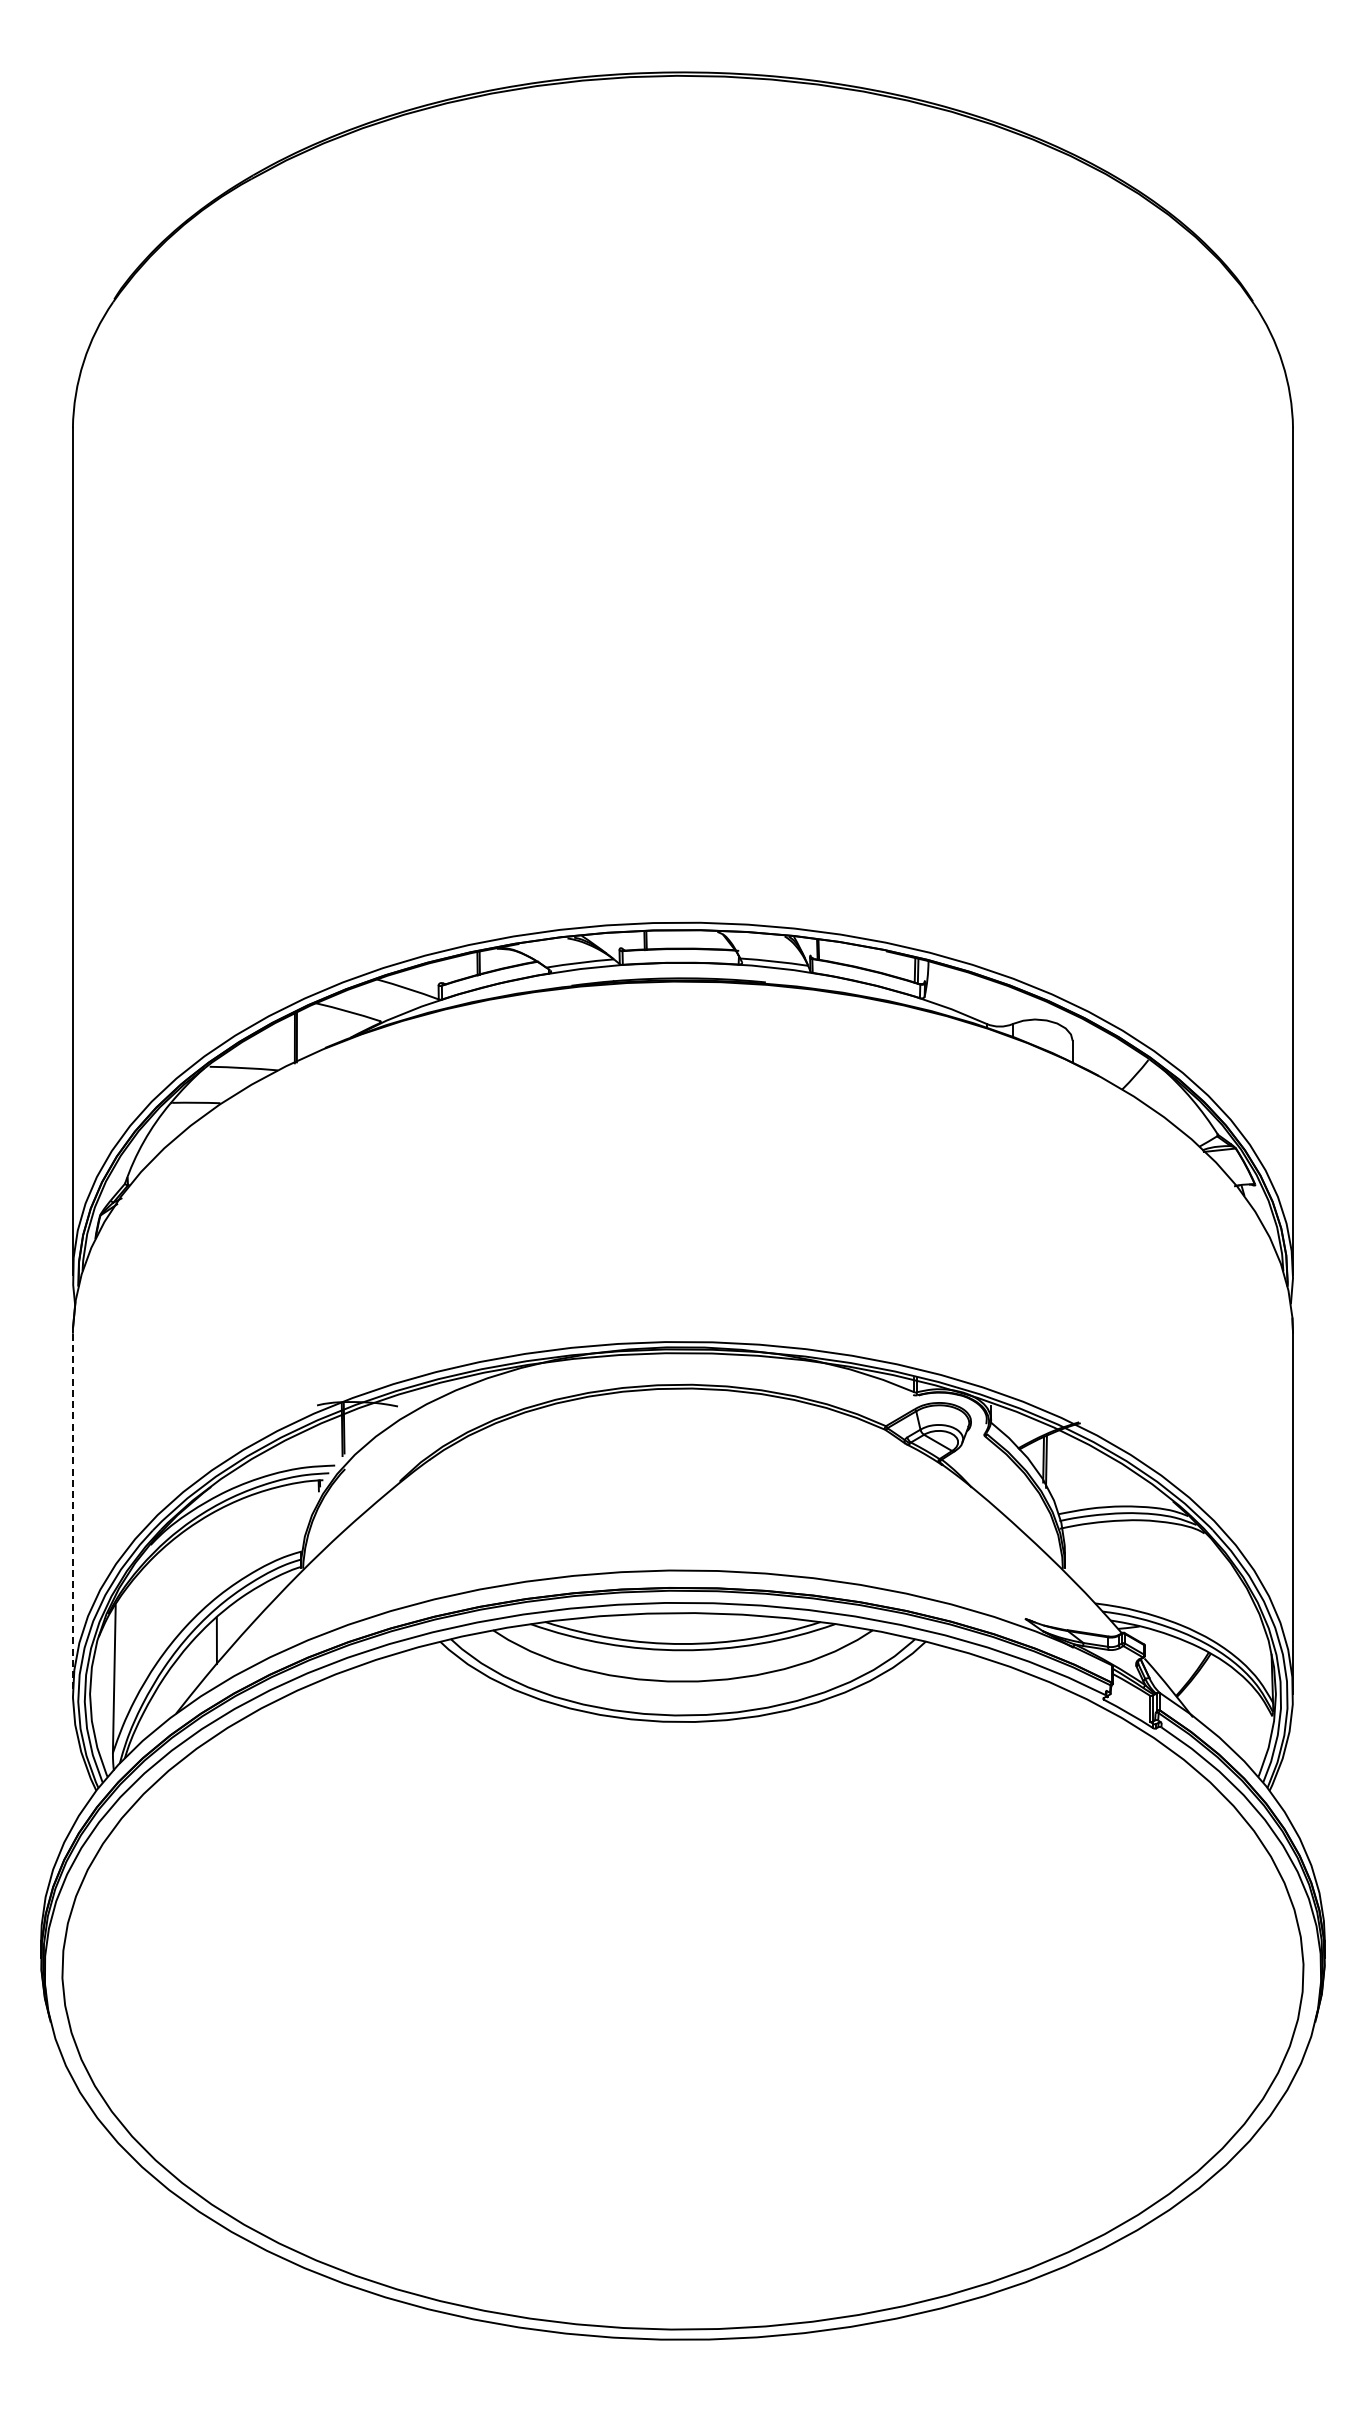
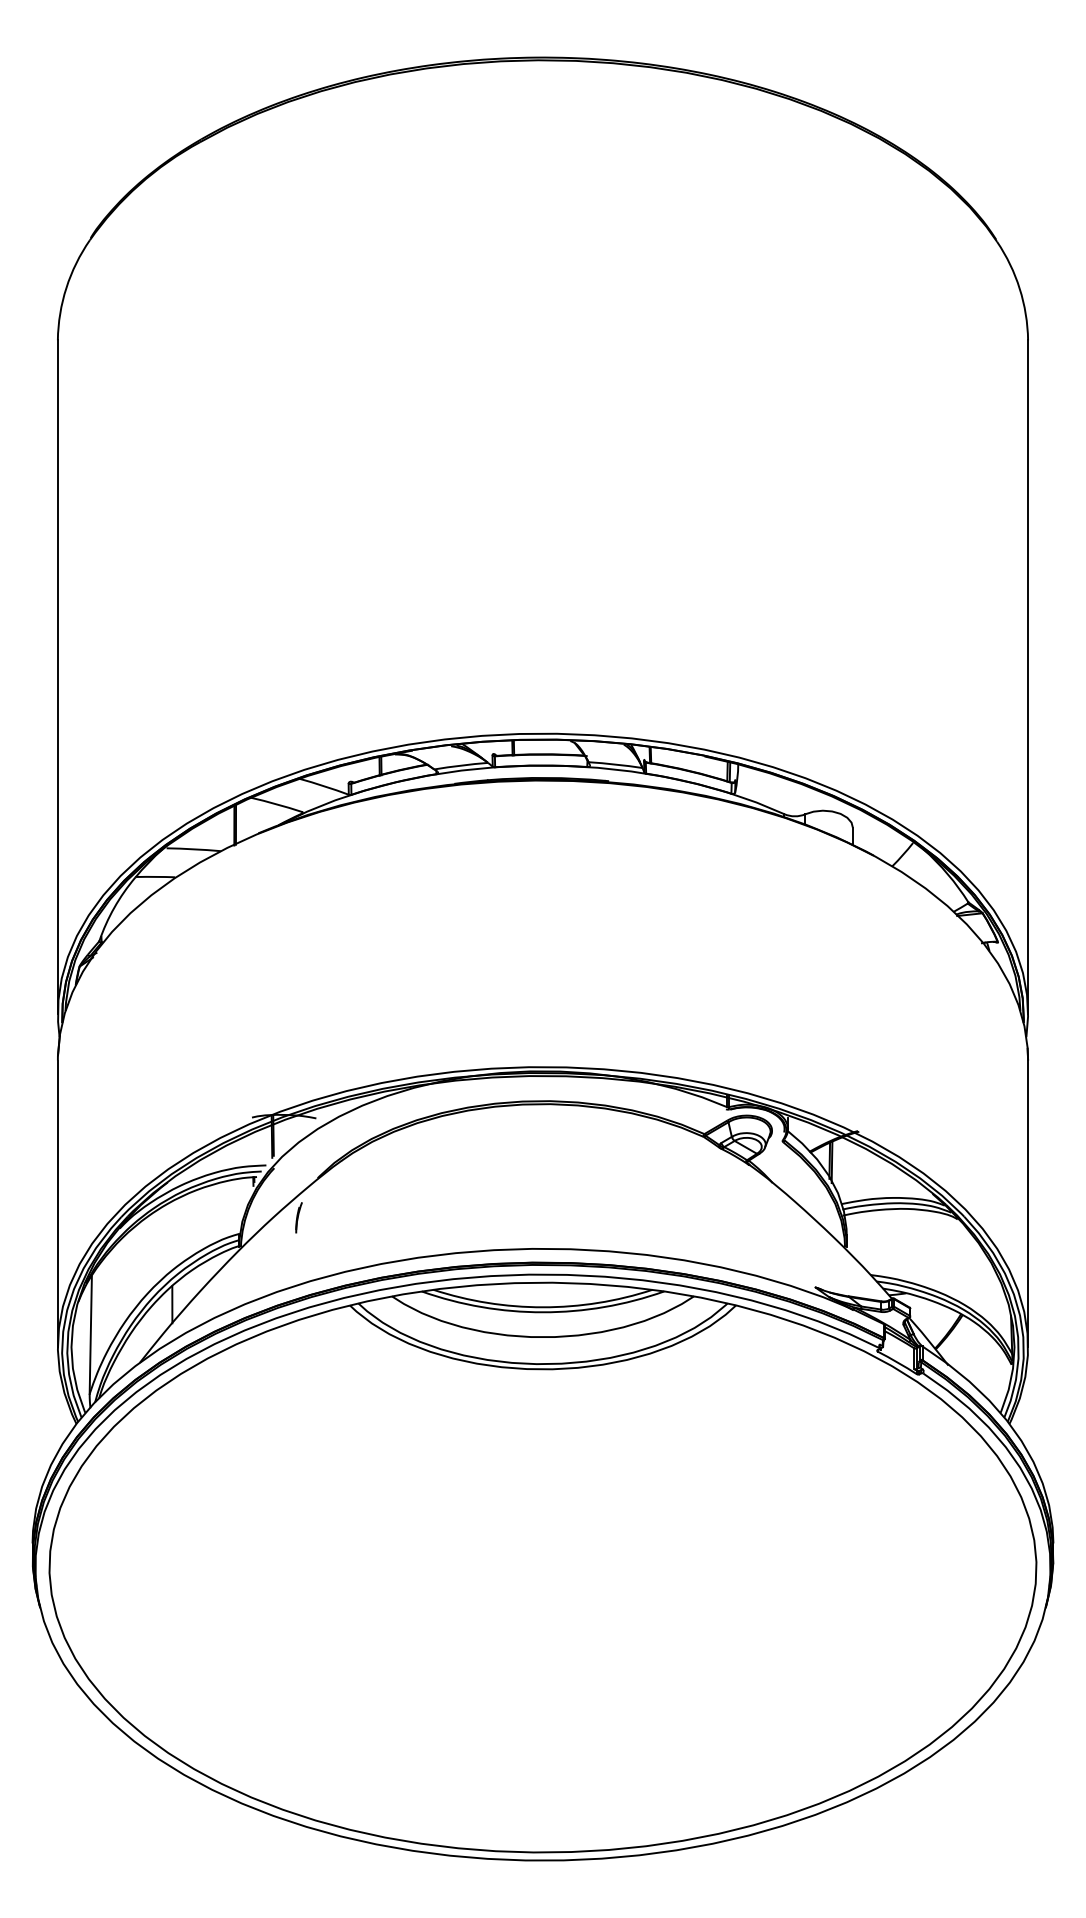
line: (72, 1514) -> (57, 1204), dashed -> solid
part: (375, 1531) -> (298, 1217), added

